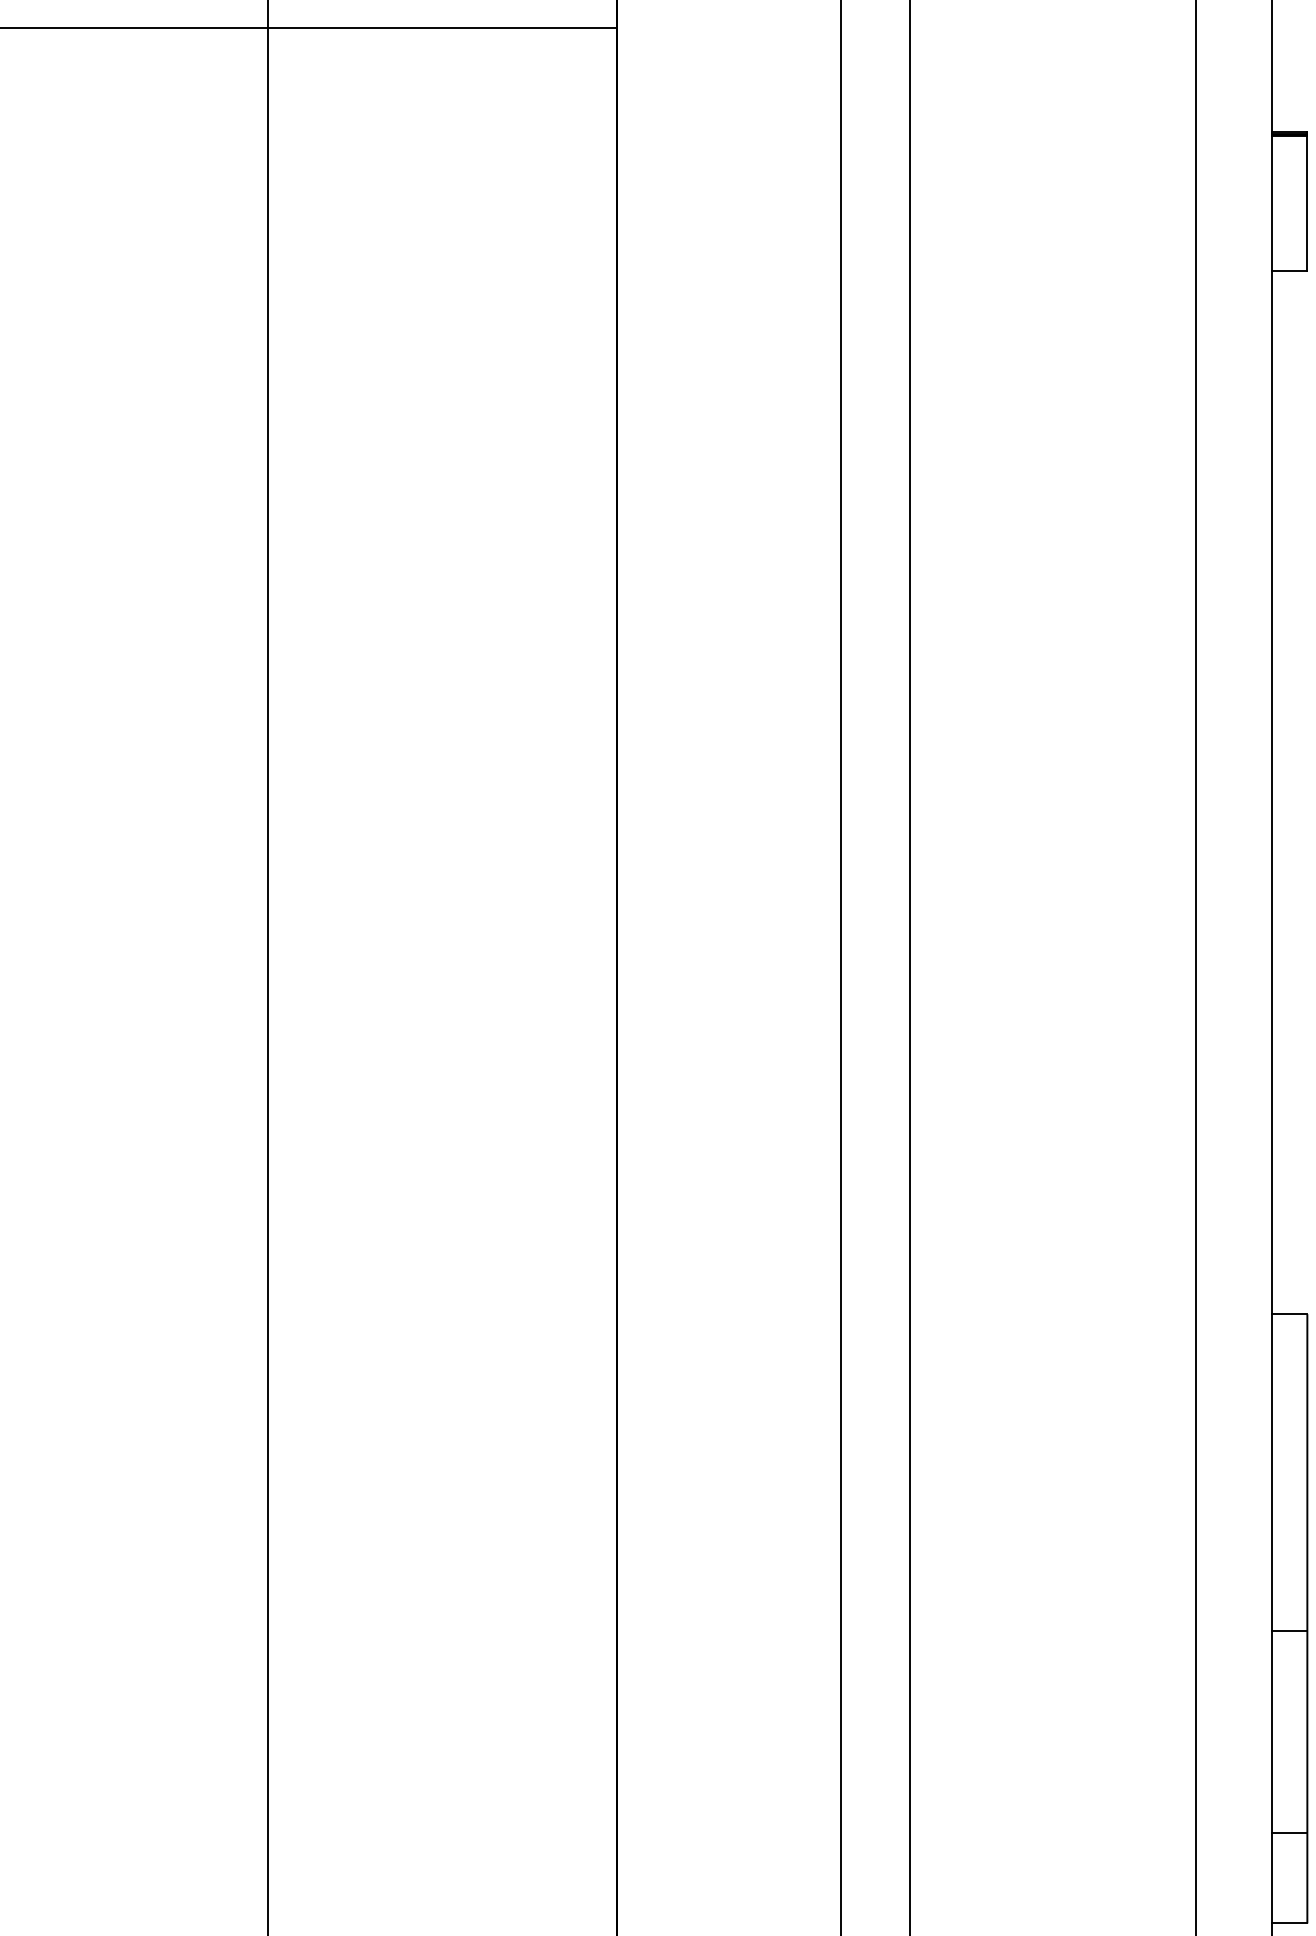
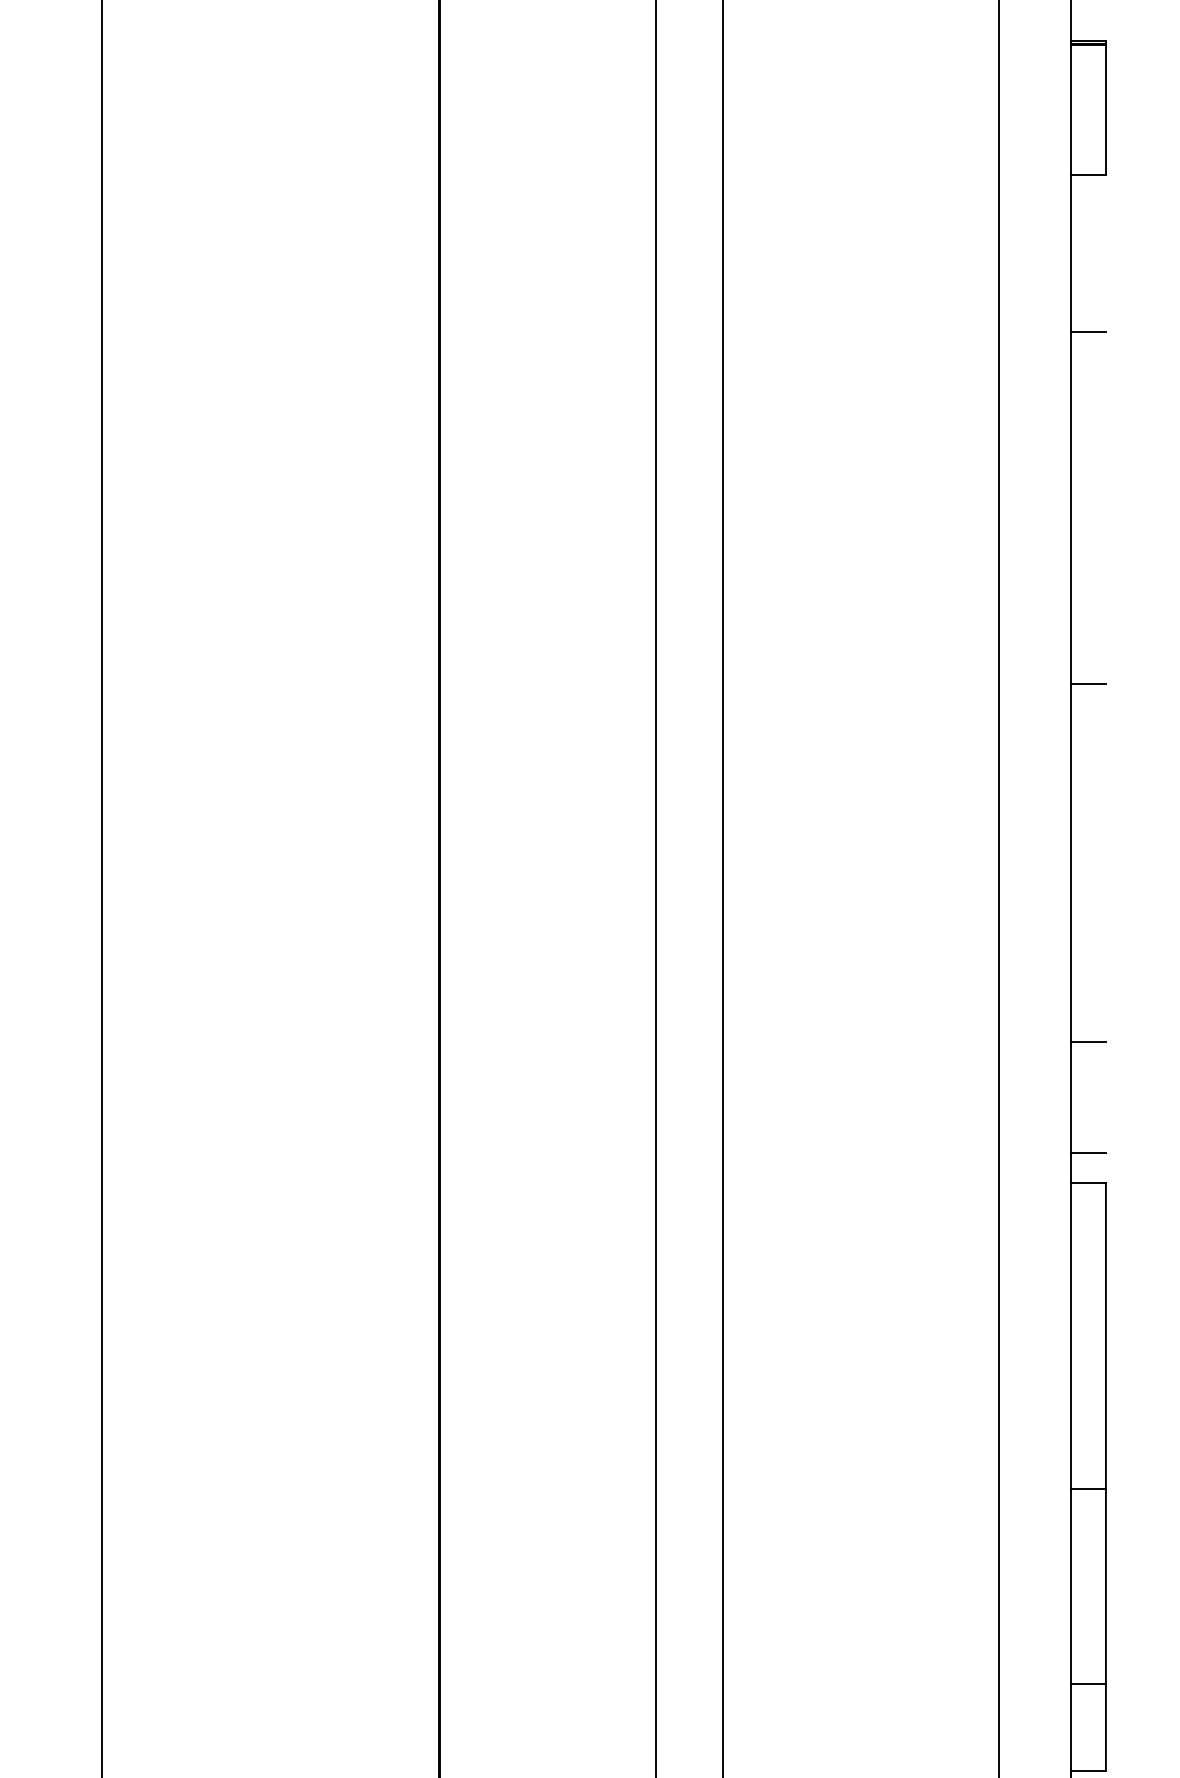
line: (1289, 433) -> (1088, 332), added
line: (1289, 797) -> (1088, 683), added
line: (1289, 1167) -> (1088, 1041), added
line: (1289, 1283) -> (1088, 1153), added

